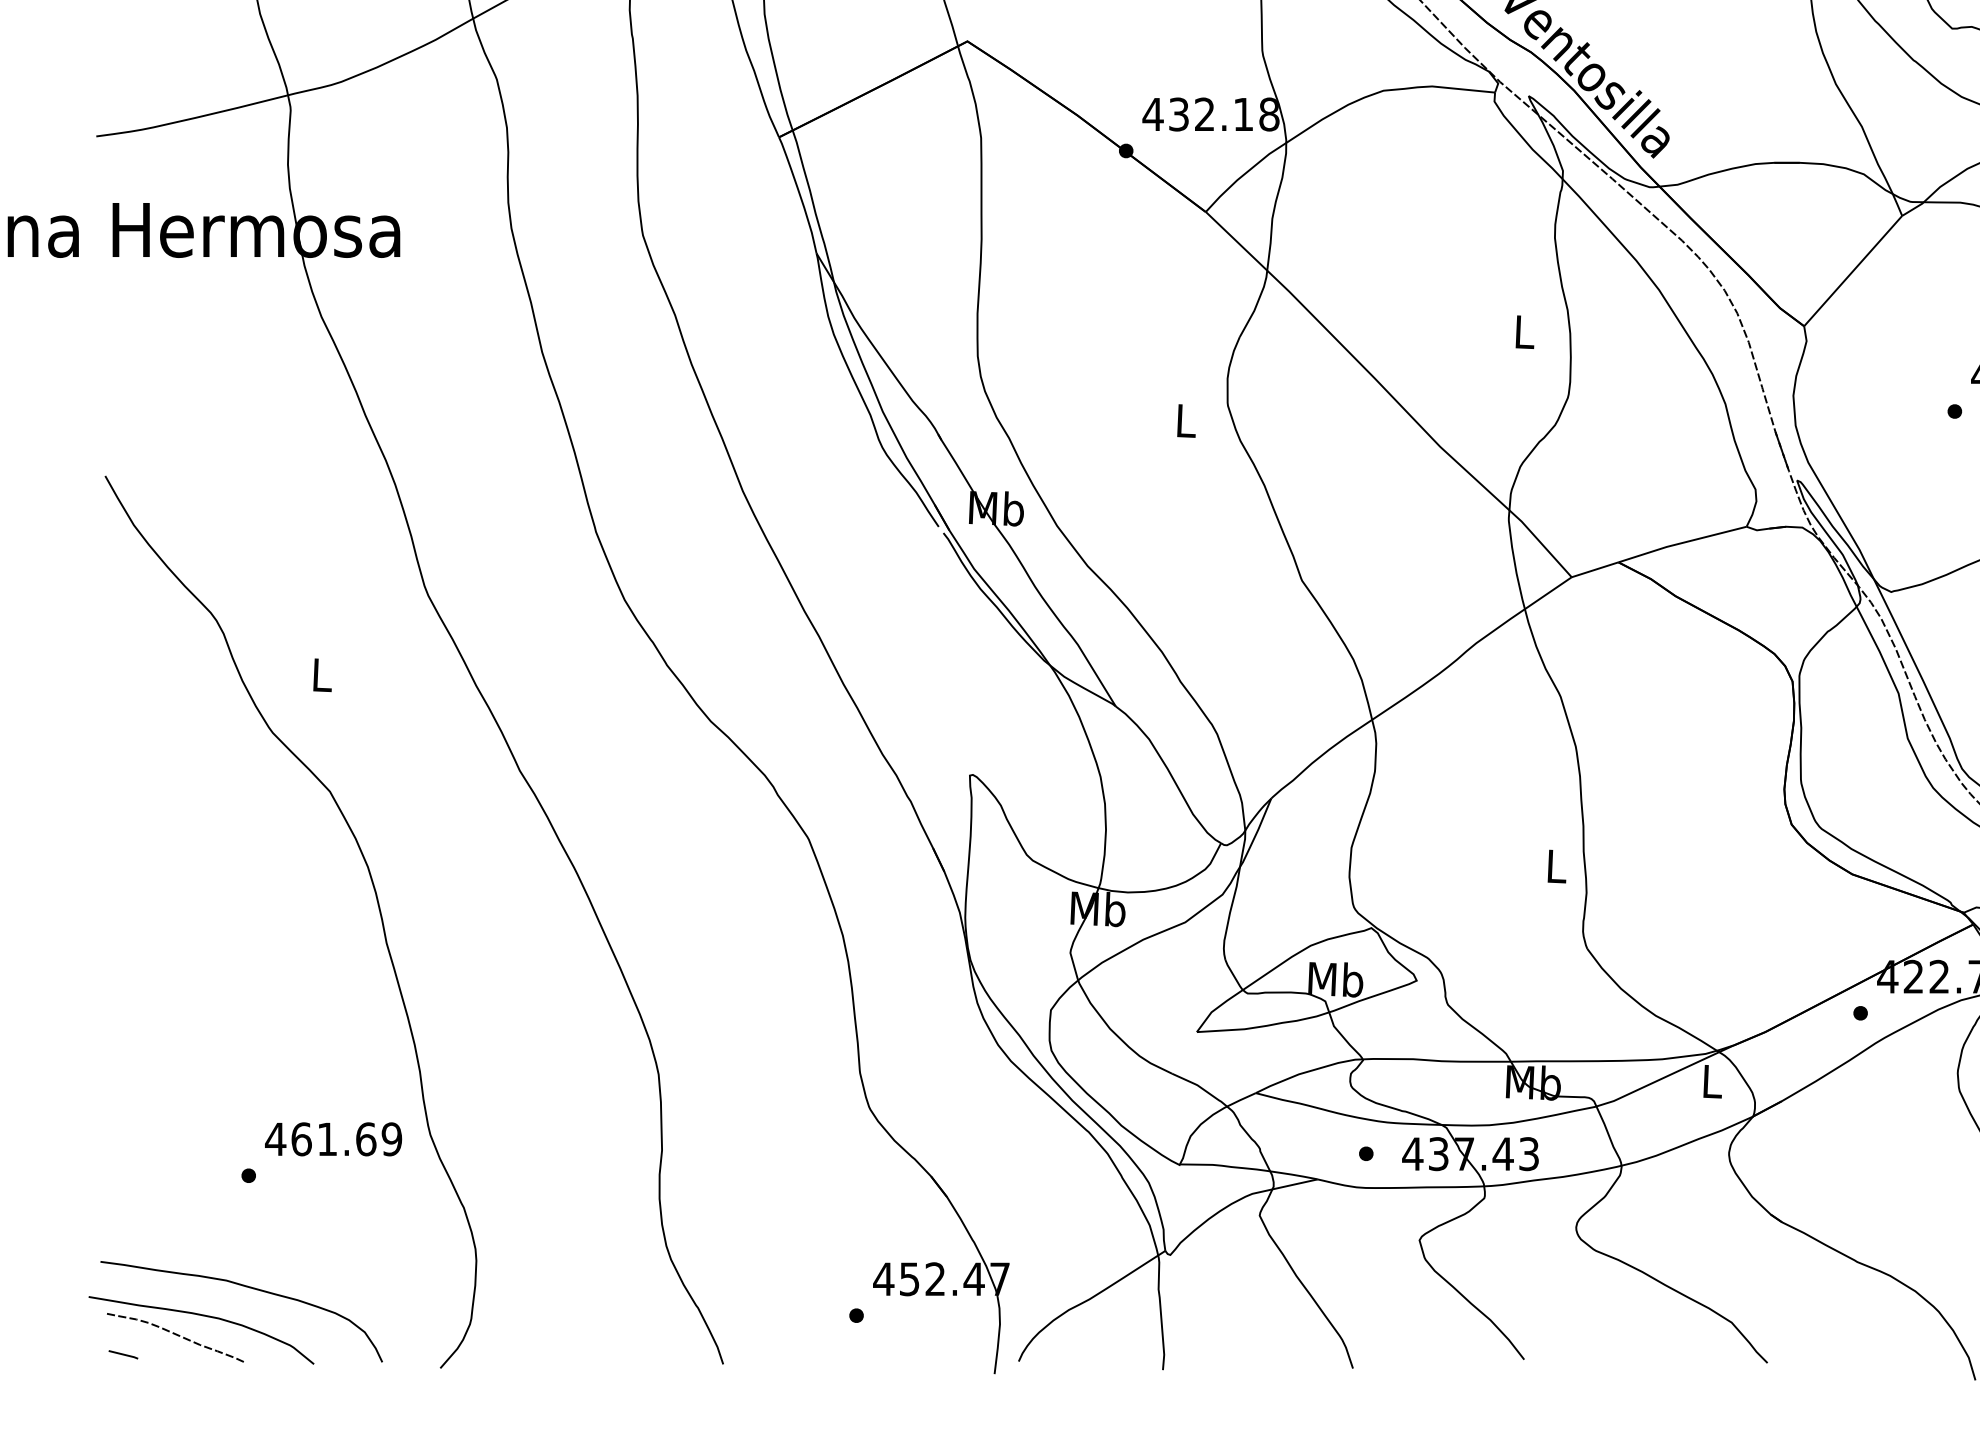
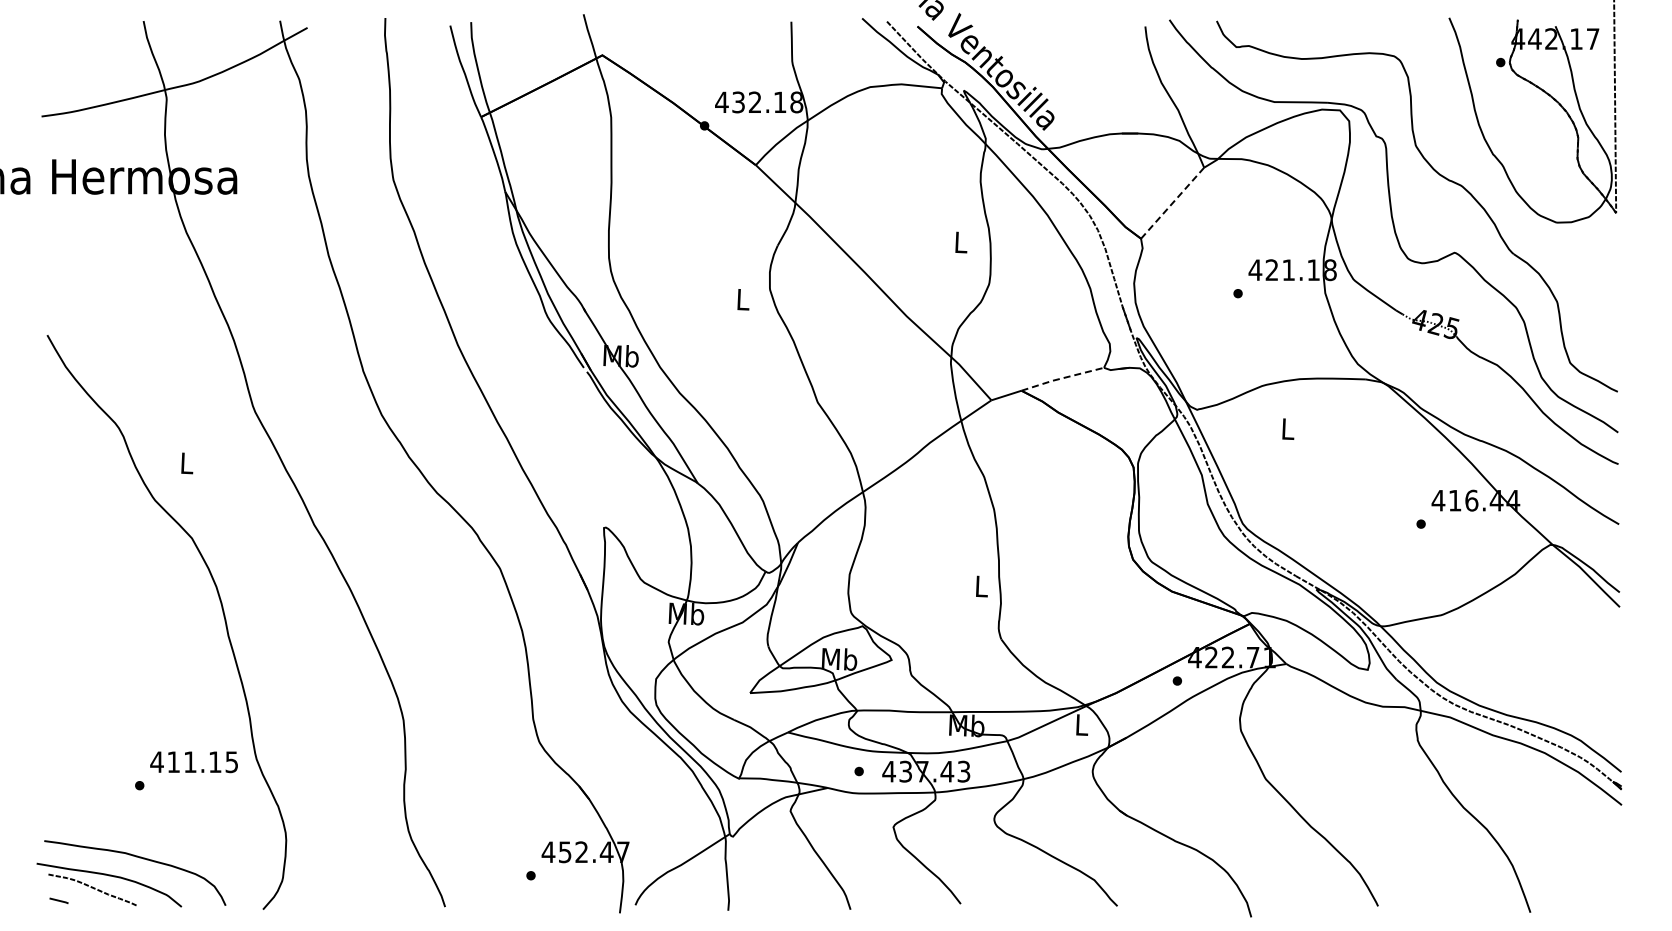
line: (1852, 271) -> (1172, 203), solid -> dashed
line: (1682, 543) -> (1062, 378), solid -> dashed
text: (346, 1139) -> (202, 762), 461.69 -> 411.15

